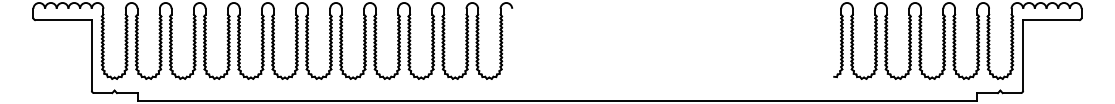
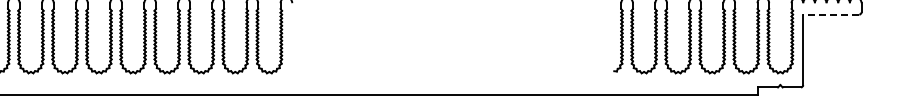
line: (1051, 20) -> (831, 14), solid -> dashed

